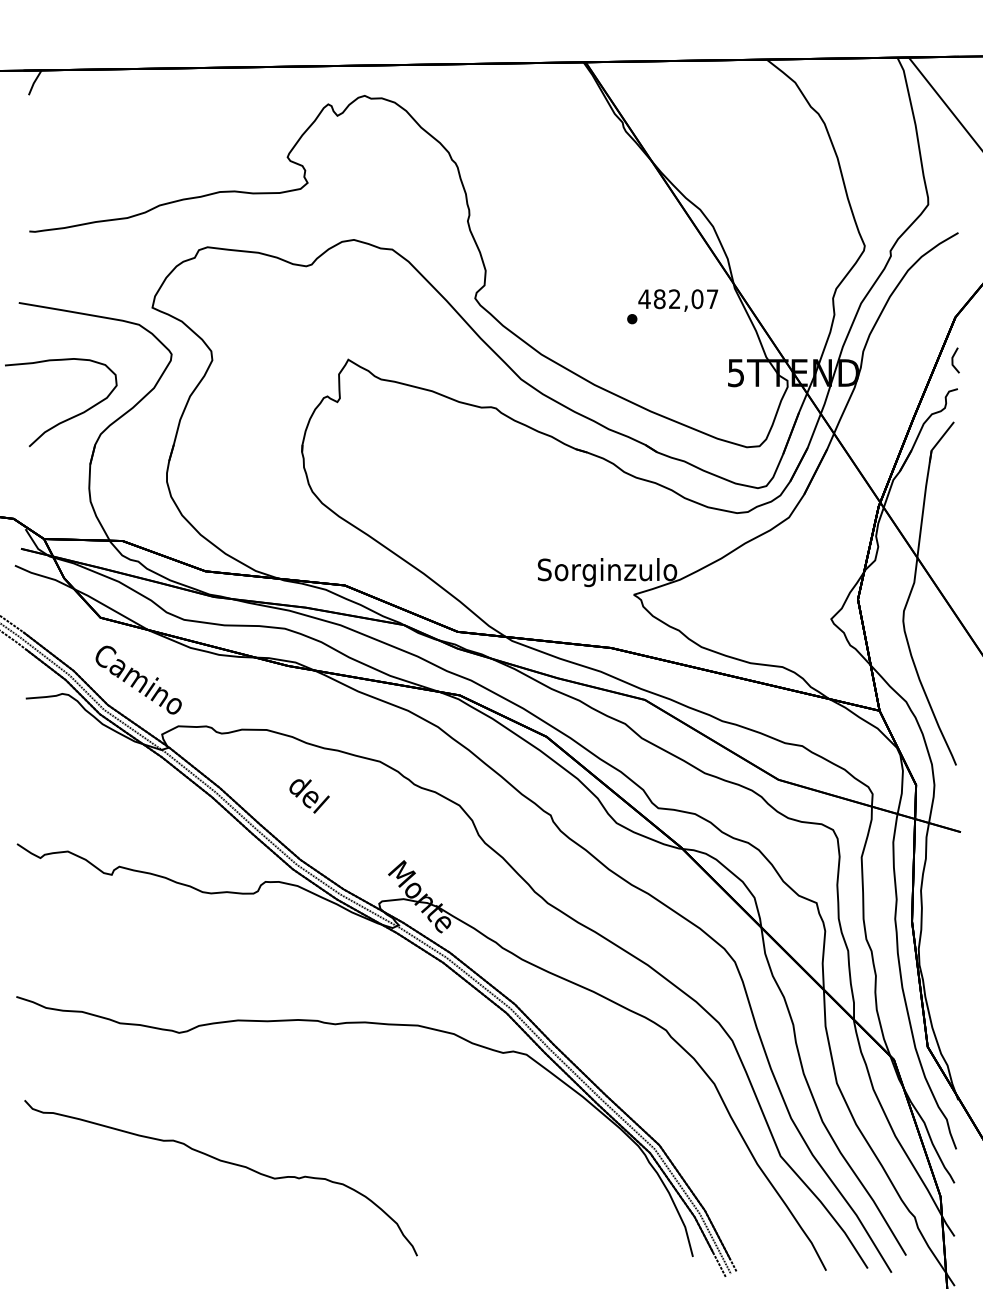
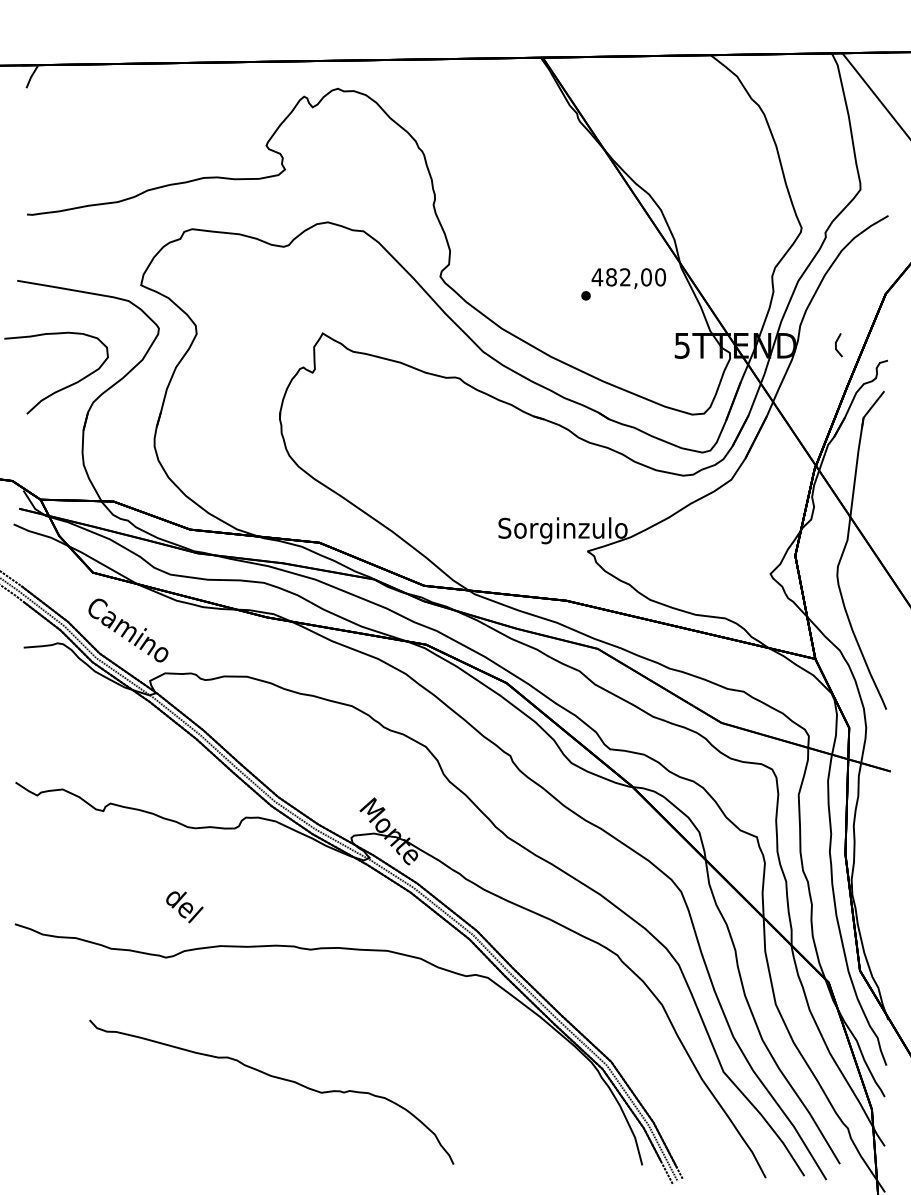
text: (712, 299) -> (660, 277), 482,07 -> 482,00
line: (953, 360) -> (836, 345), moved
text: (309, 796) -> (184, 907), moved
curve: (225, 1163) -> (275, 1078), moved

